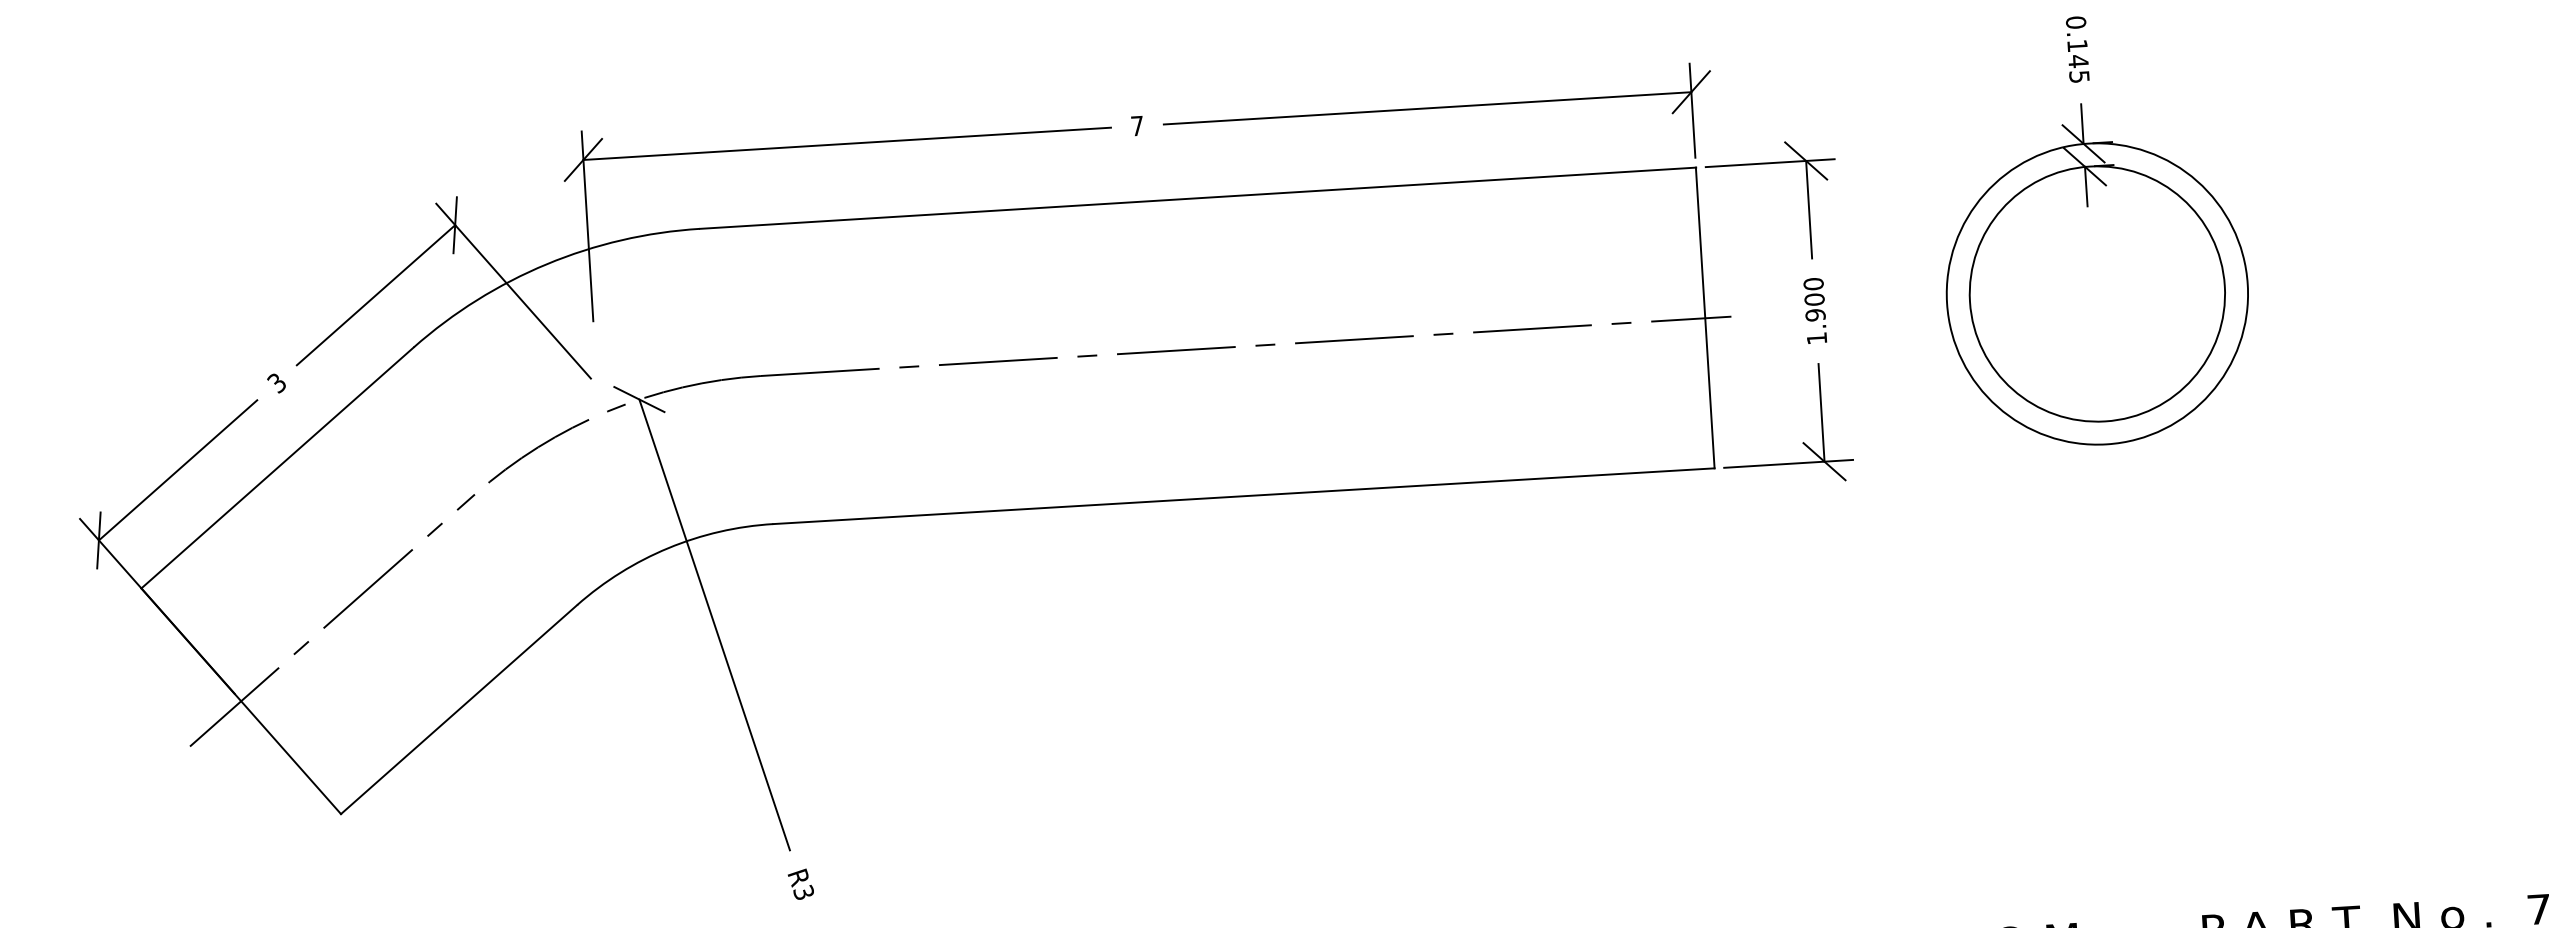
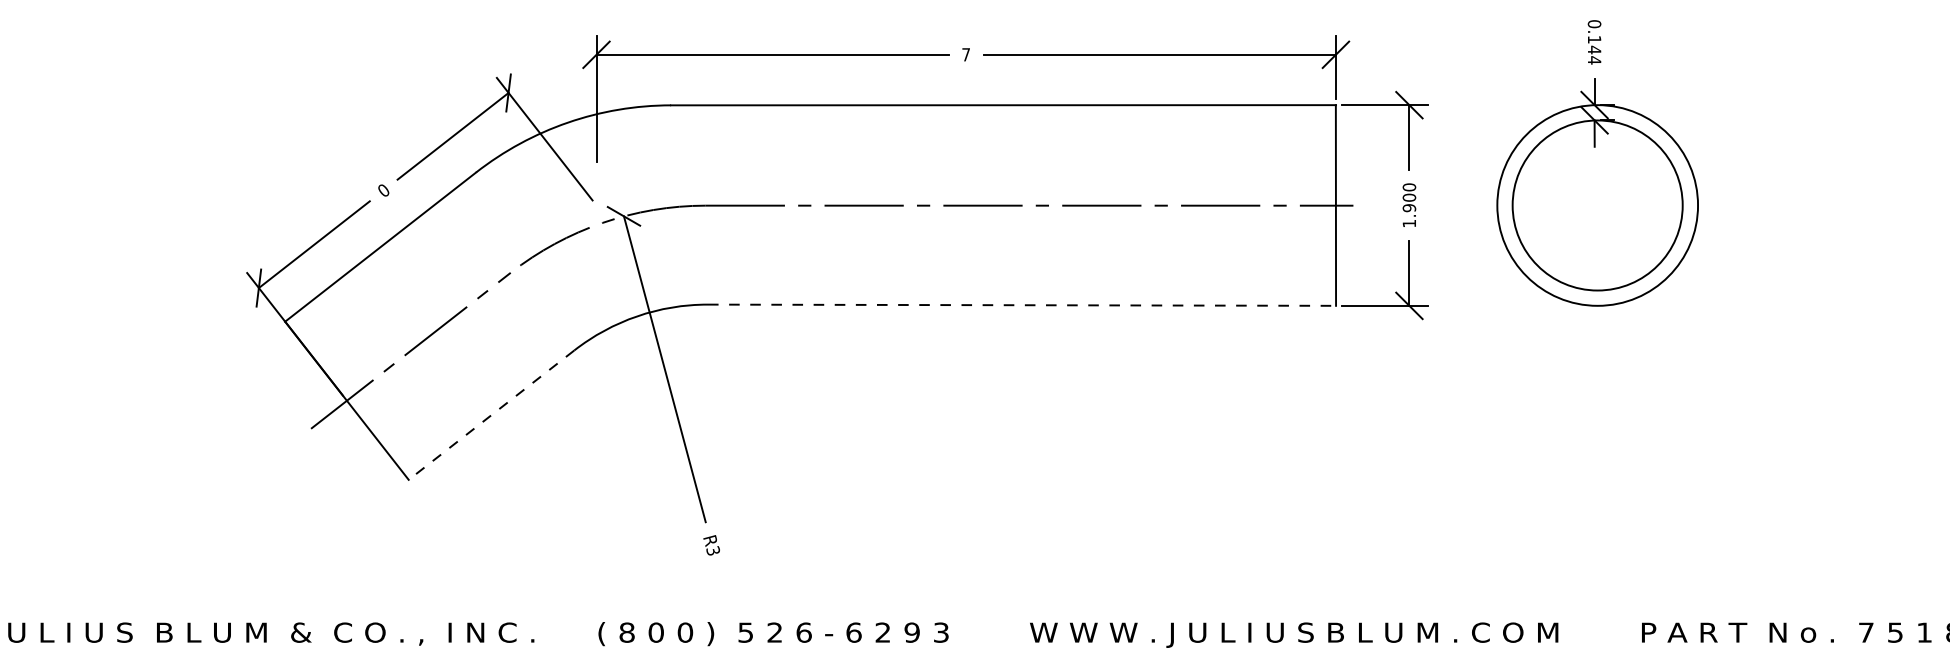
text: (2079, 77) -> (1594, 60), 0.145 -> 0.144
text: (276, 382) -> (383, 190), 3 -> 0
line: (1244, 496) -> (1022, 305), solid -> dashed
line: (459, 710) -> (491, 415), solid -> dashed

